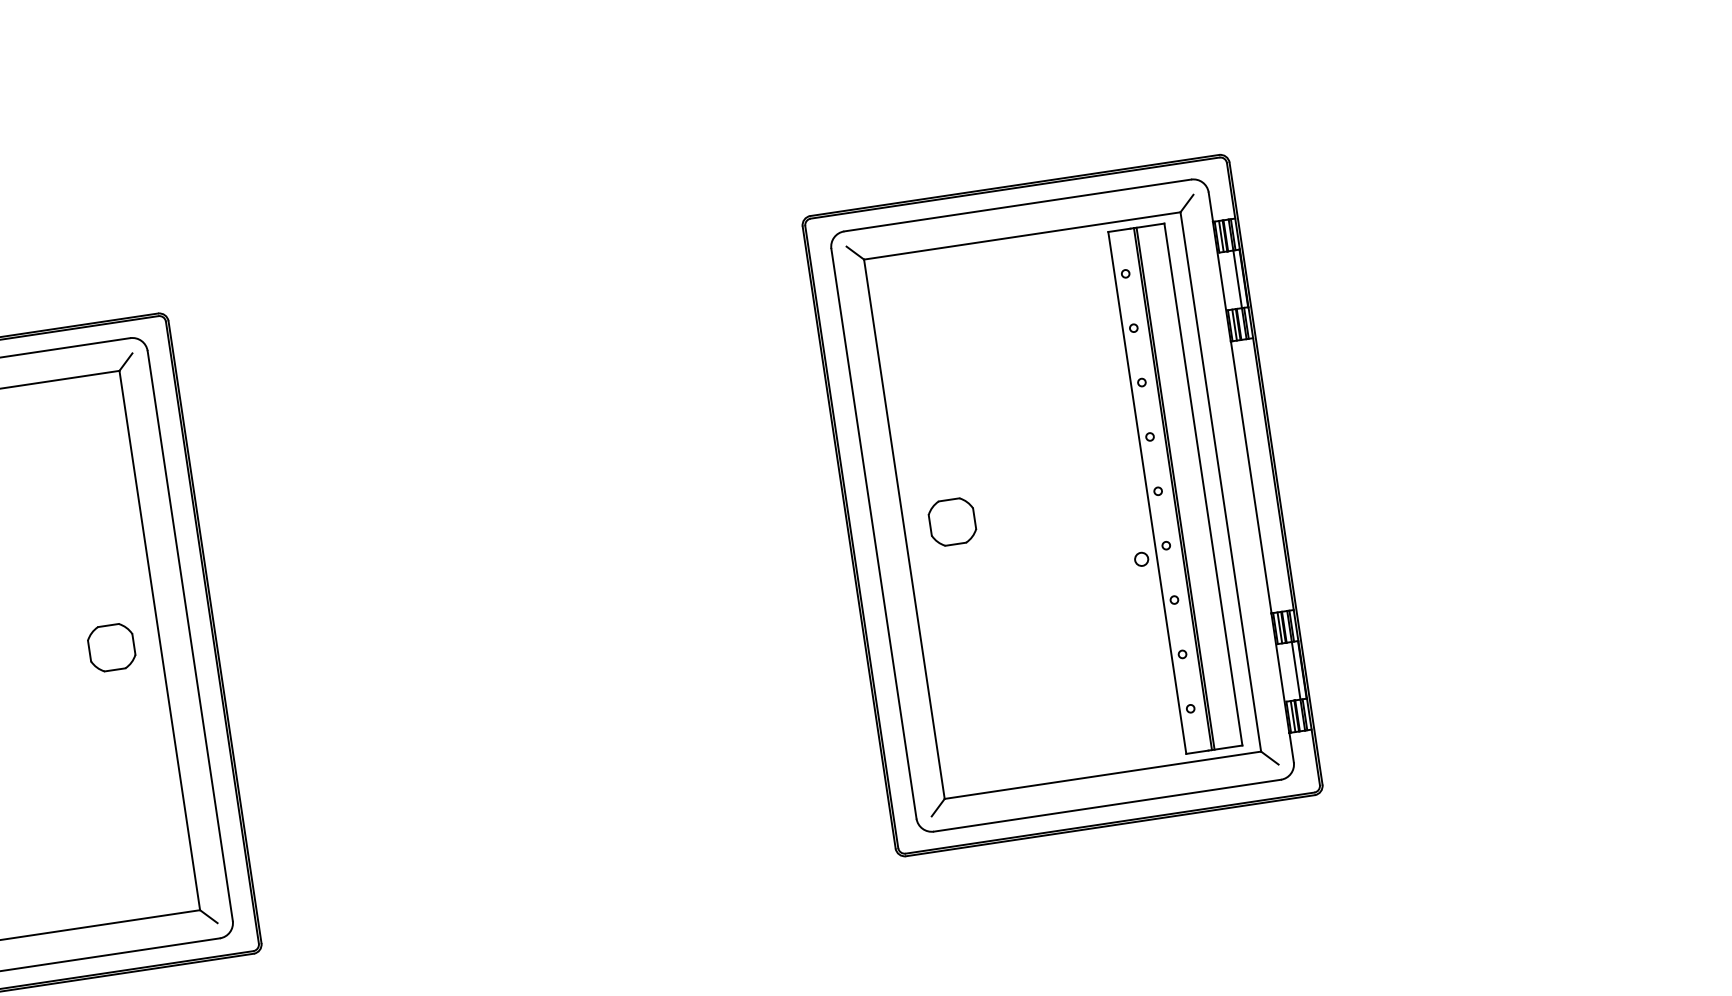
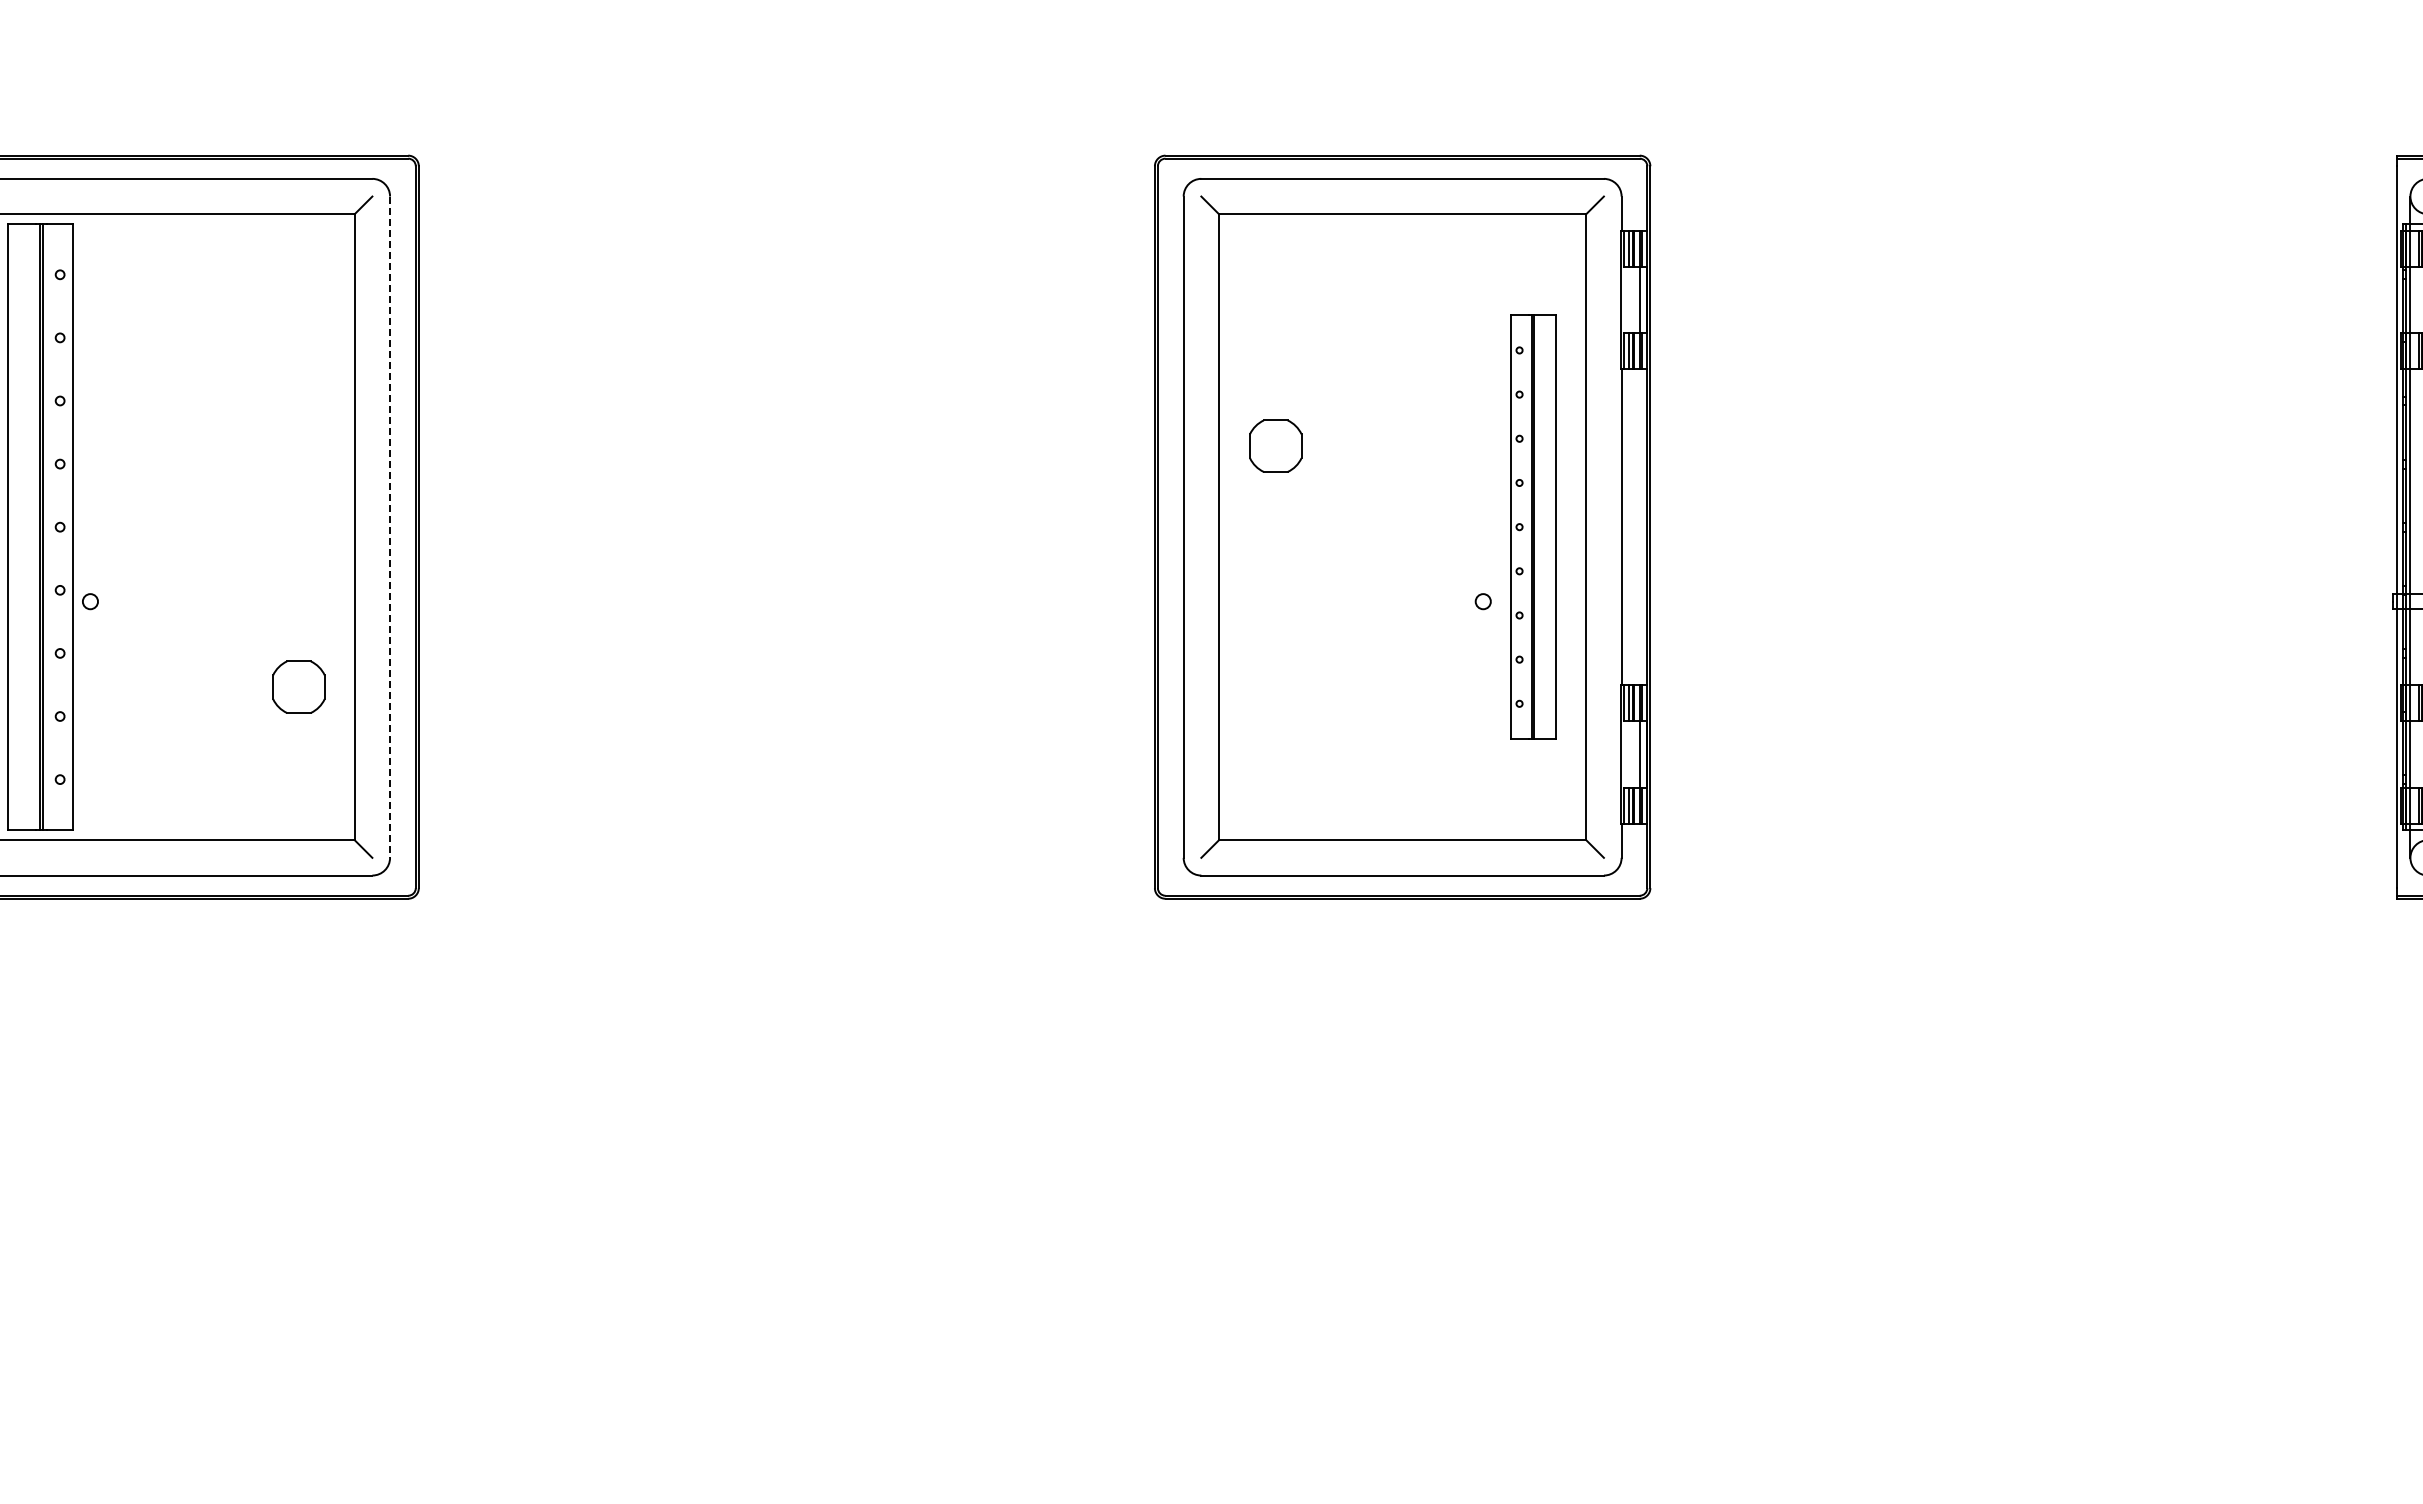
part: (1175, 488) -> (1533, 526), size x0.7
part: (952, 521) -> (1275, 445), moved
line: (190, 636) -> (390, 527), solid -> dashed
part: (111, 647) -> (298, 686), moved

